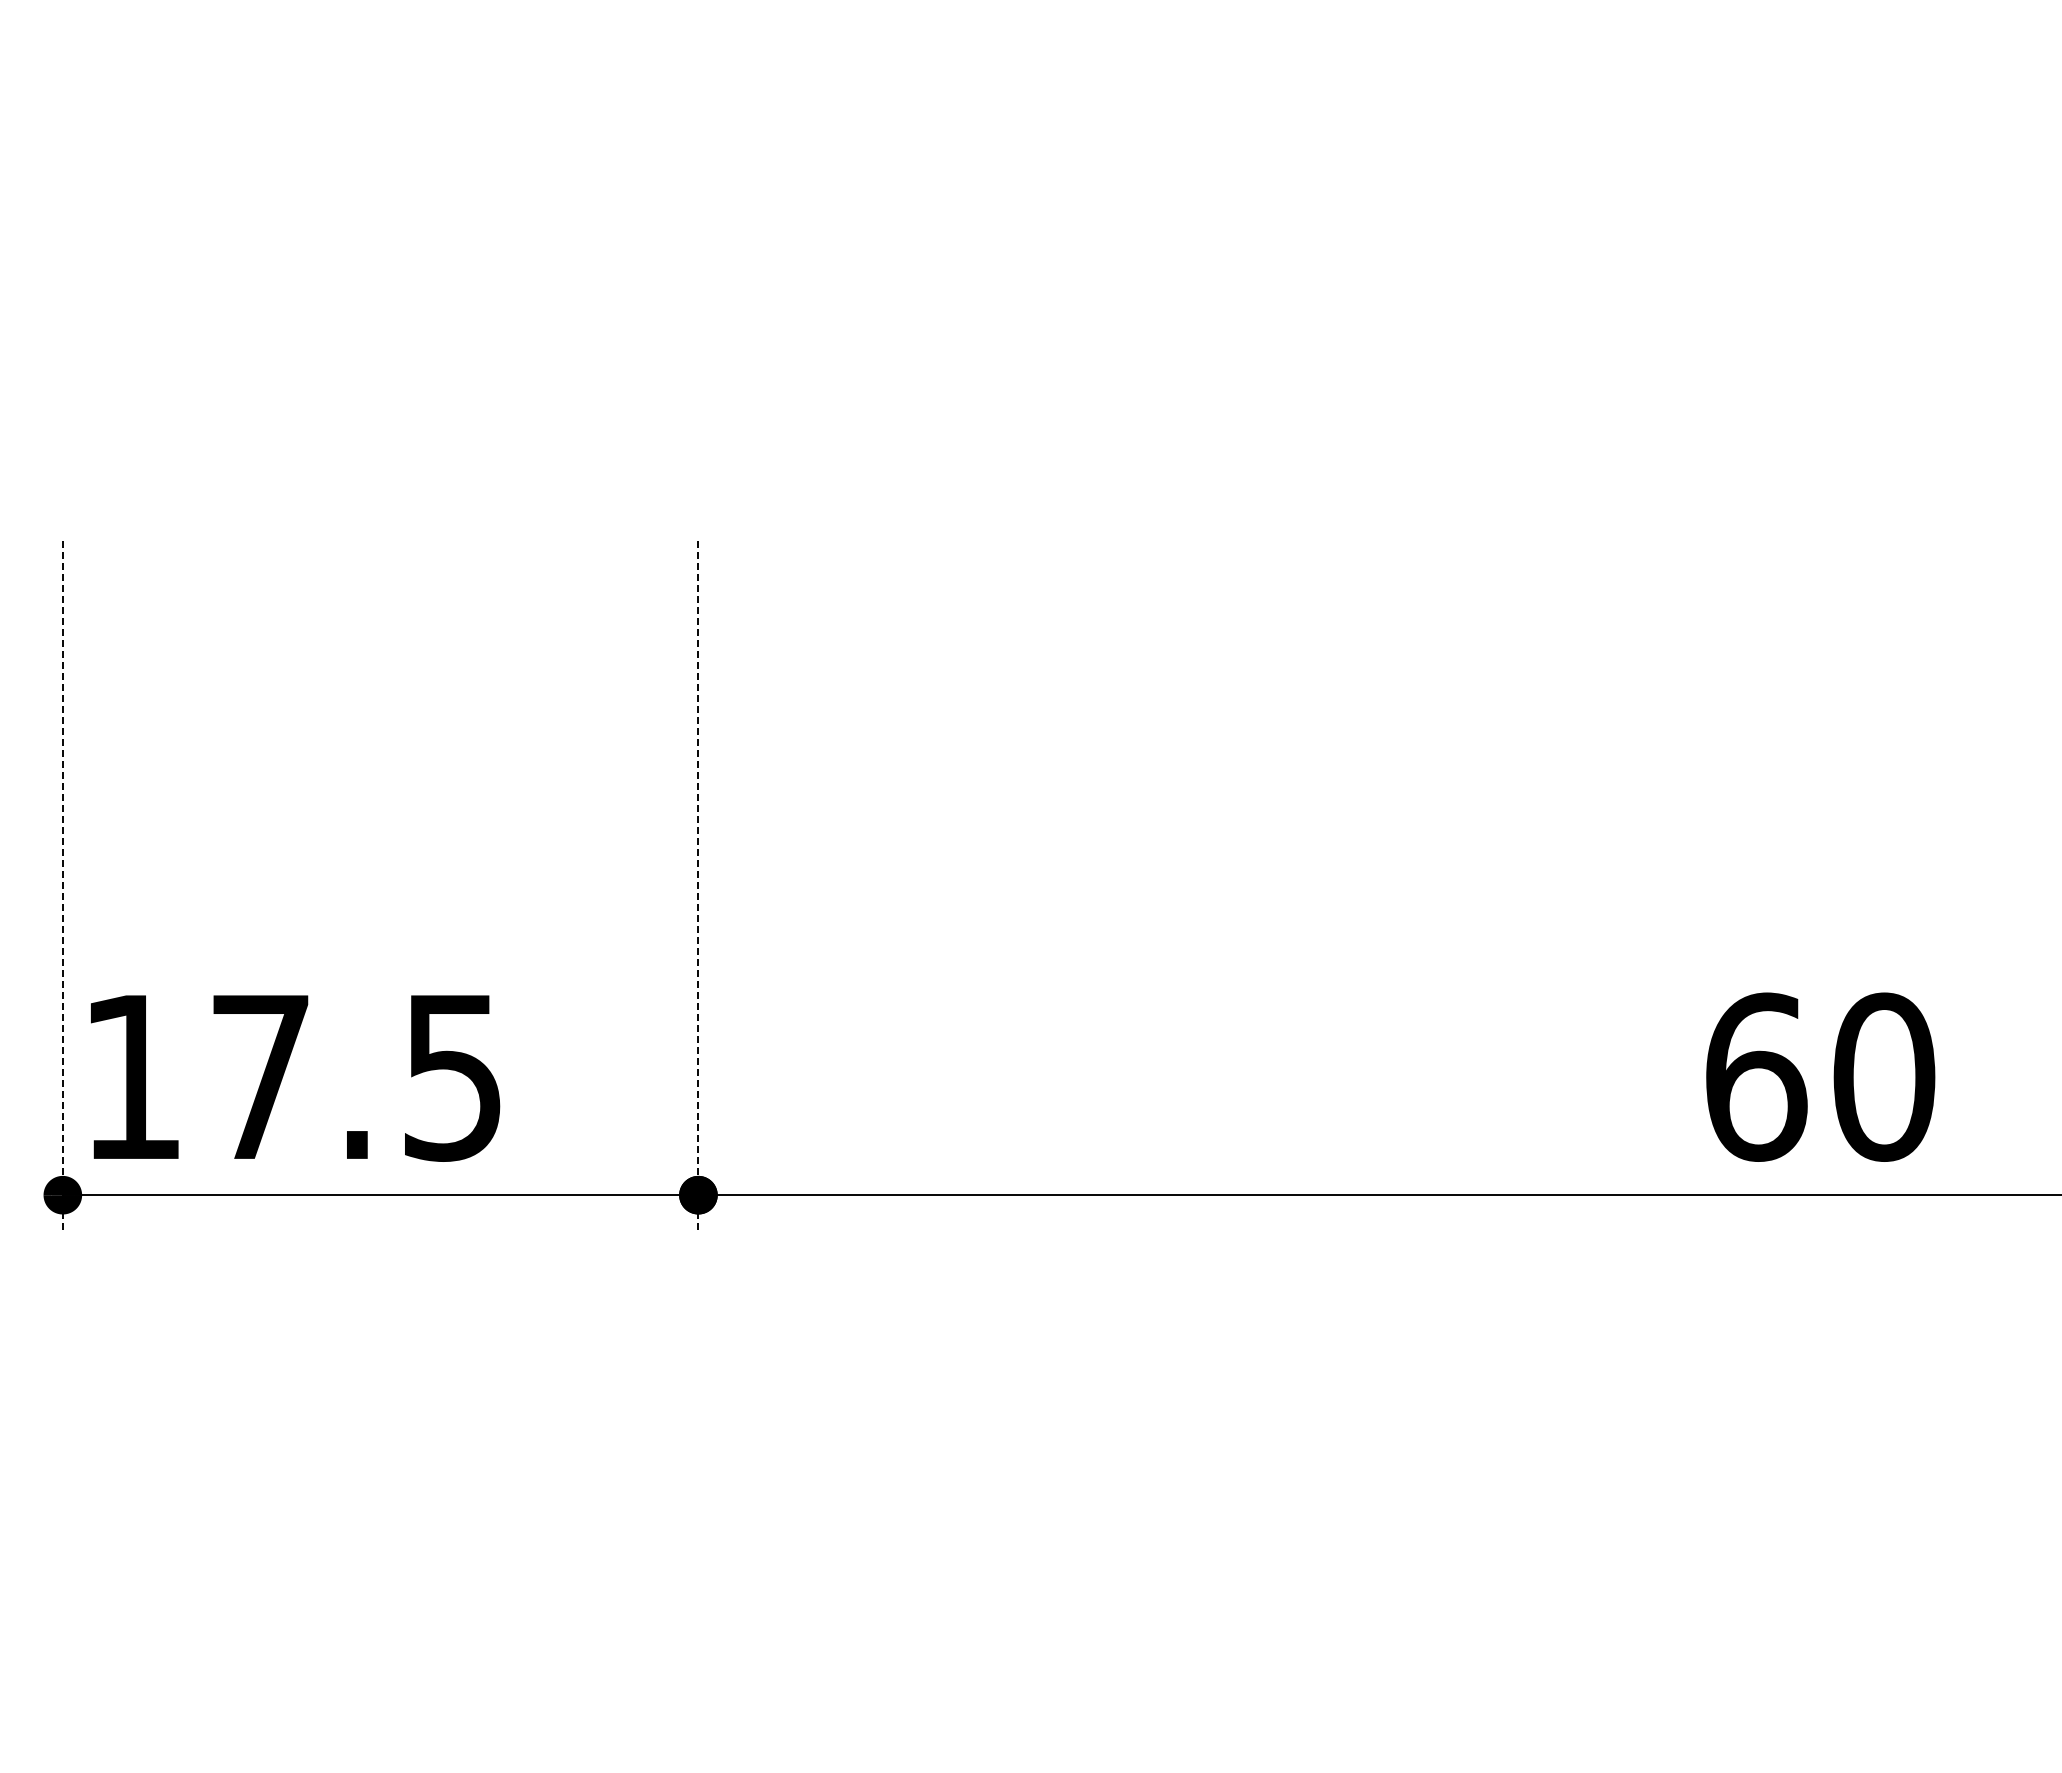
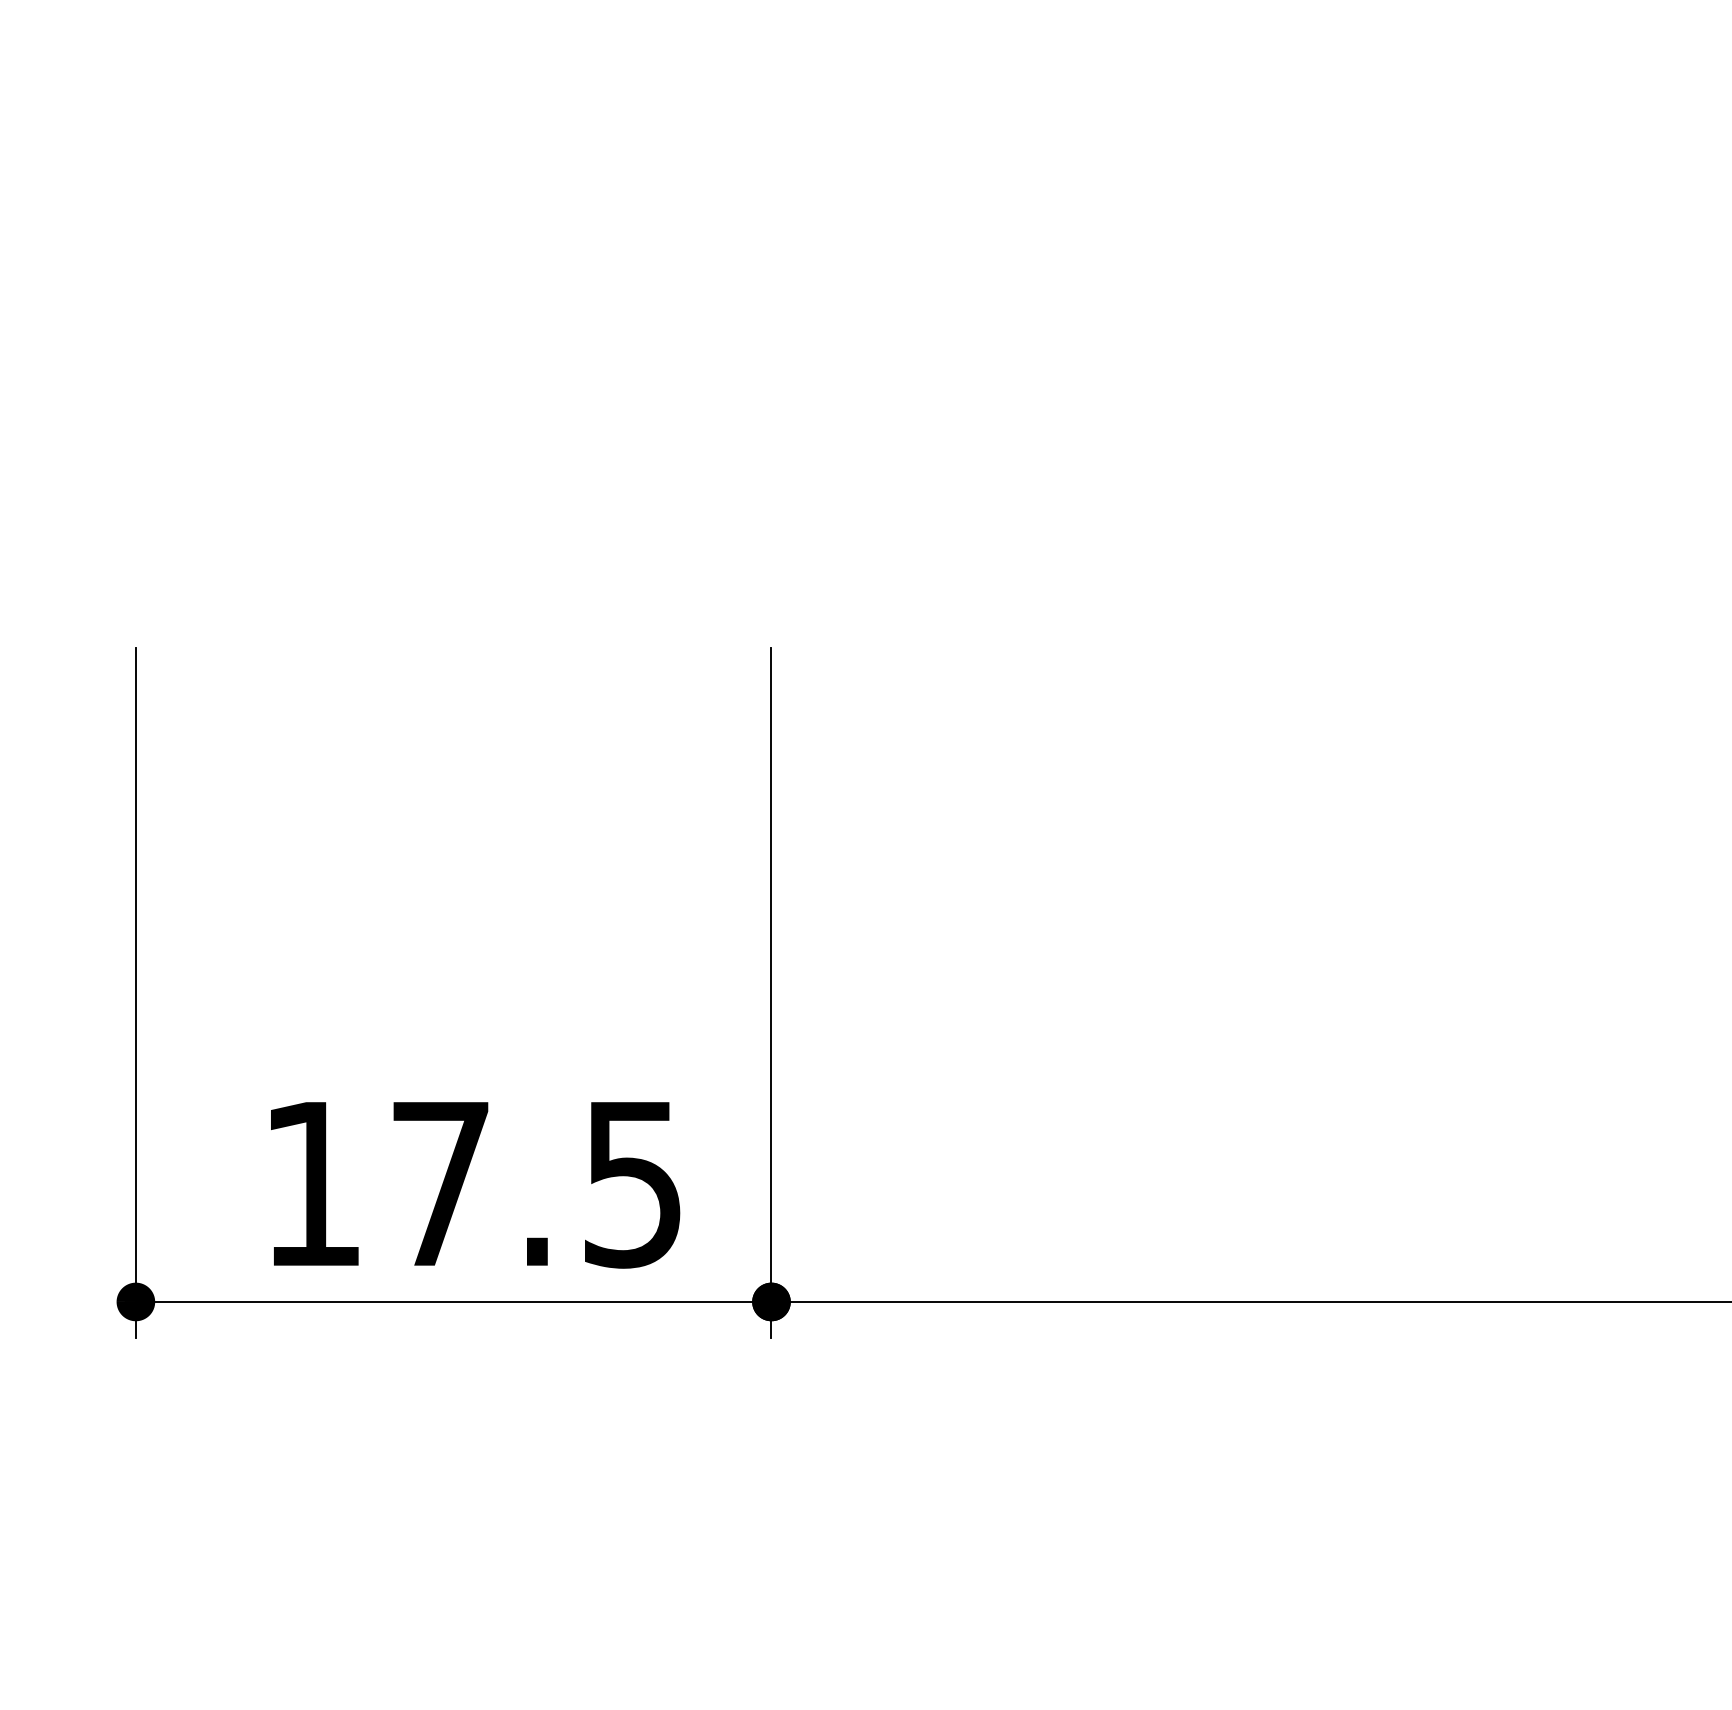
line: (62, 886) -> (135, 993), dashed -> solid
line: (698, 886) -> (771, 993), dashed -> solid
text: (295, 1078) -> (475, 1185), moved

